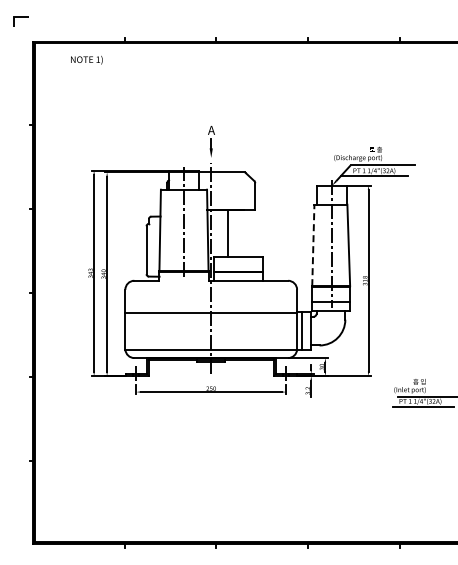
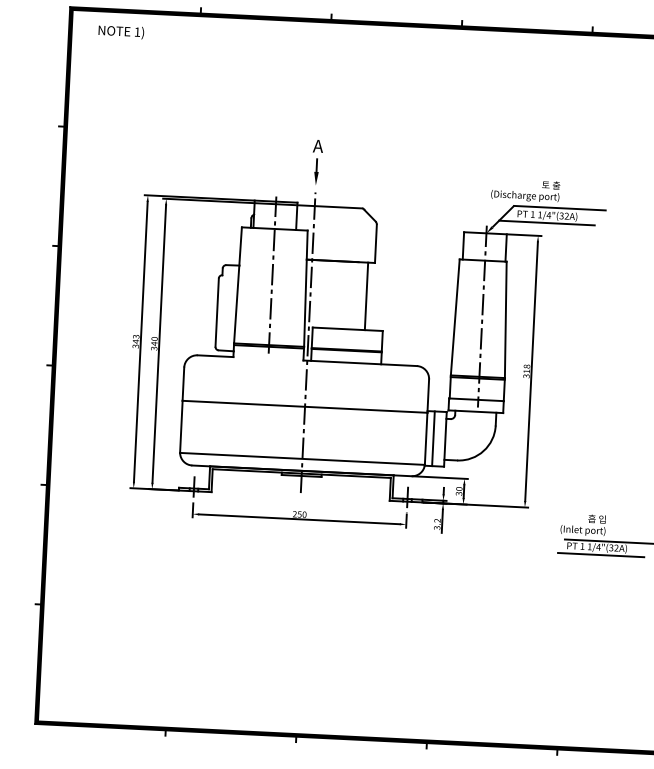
text: (86, 59) -> (120, 31), moved
line: (228, 233) -> (366, 296), moved
line: (313, 245) -> (455, 317), dashed -> solid

